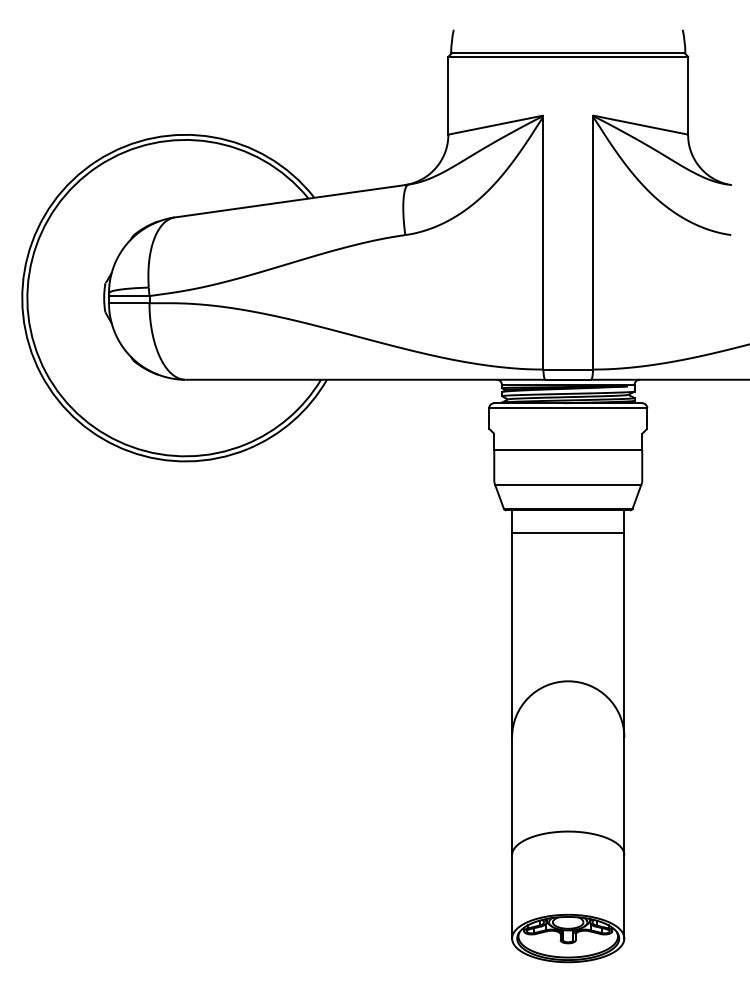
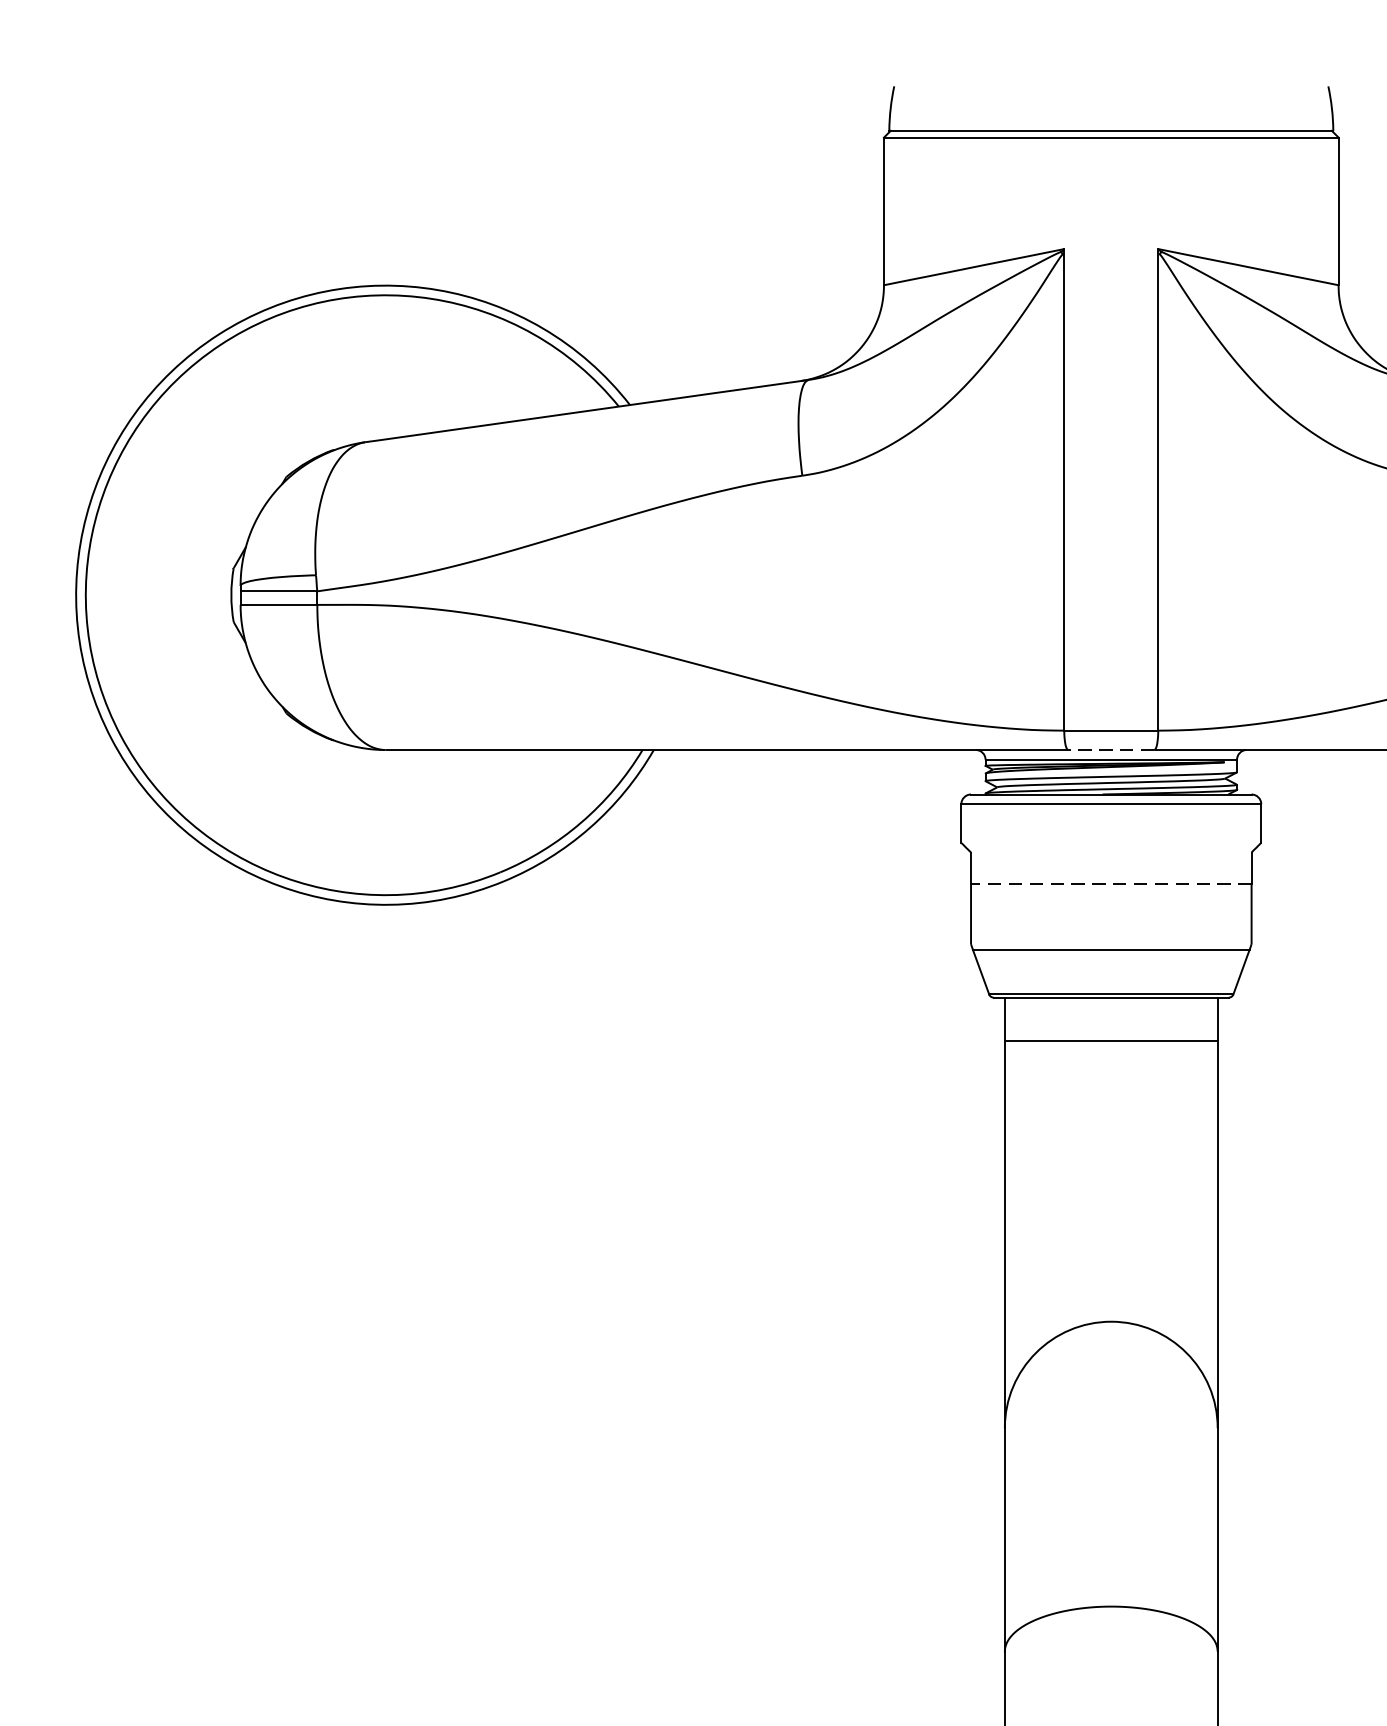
line: (568, 379) -> (1111, 749), solid -> dashed
line: (568, 450) -> (1111, 884), solid -> dashed

